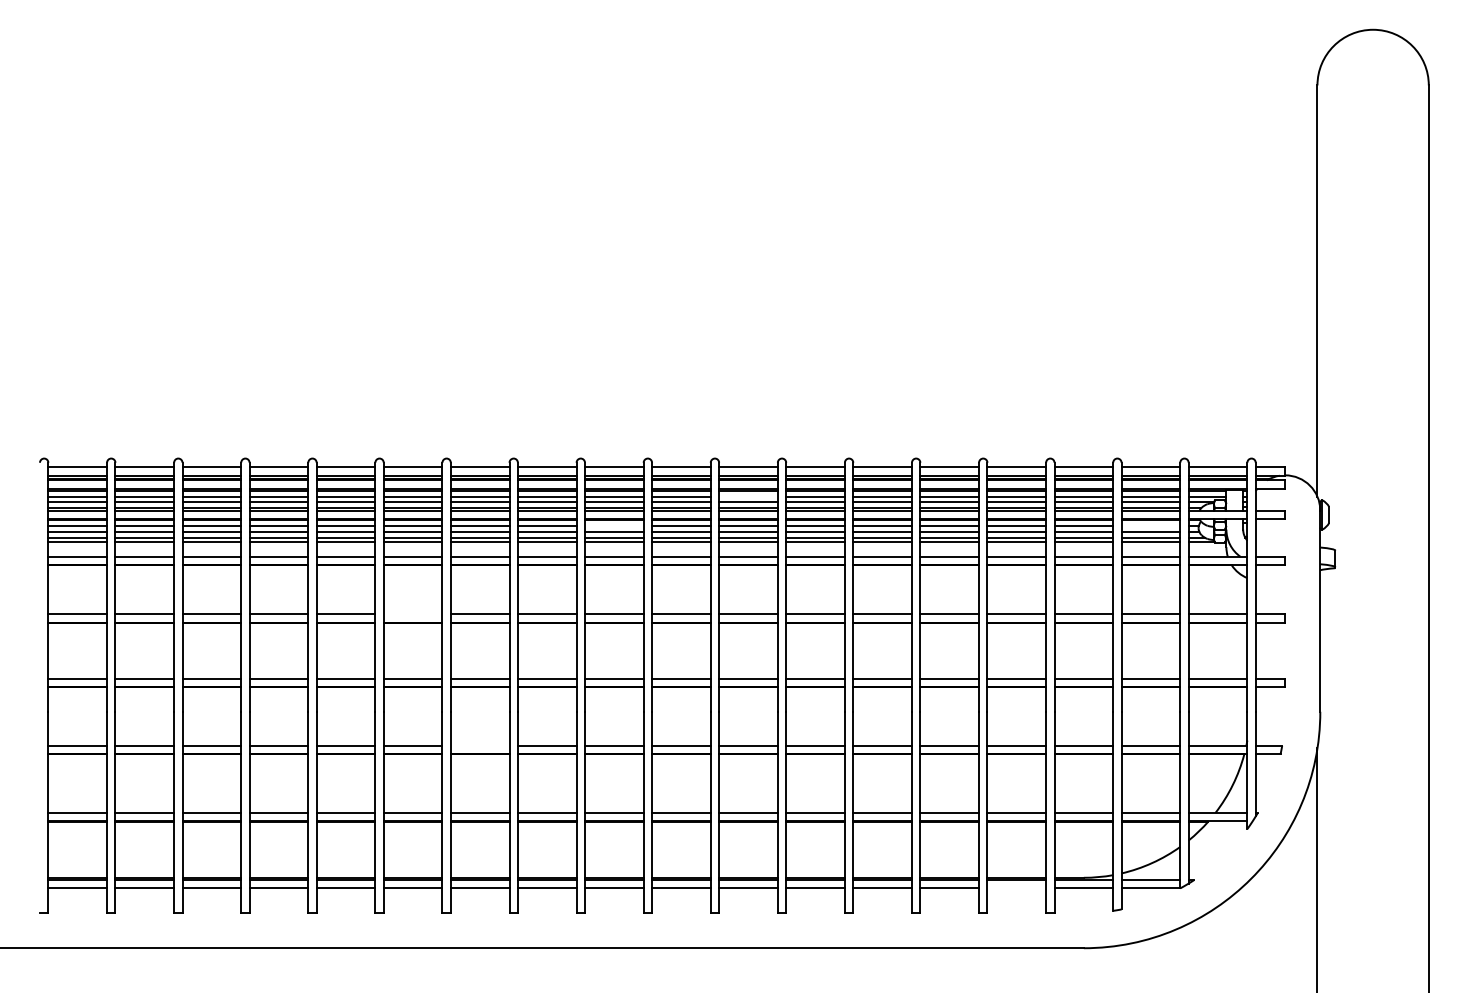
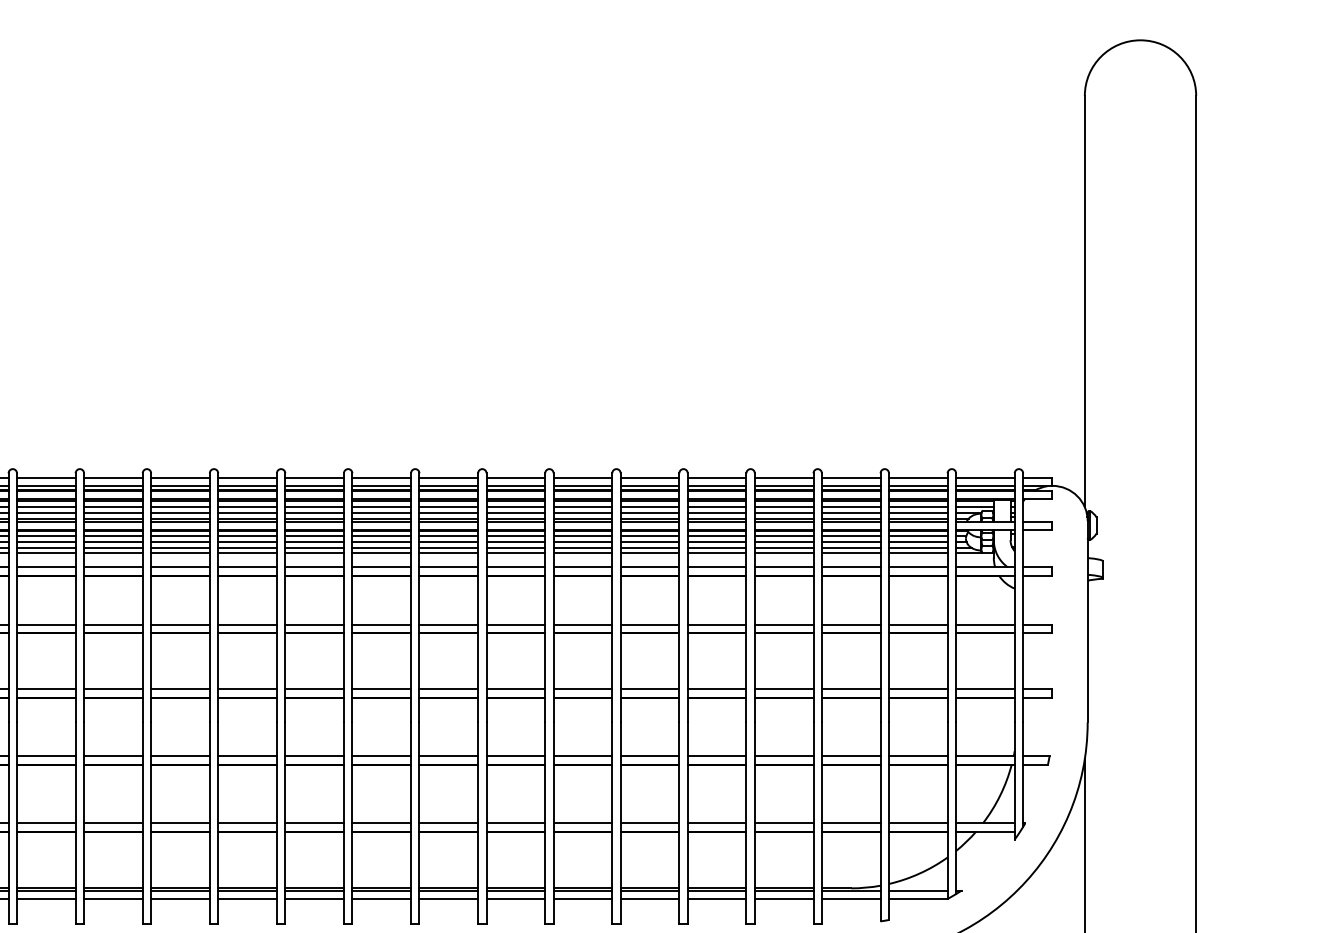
line: (748, 496) -> (515, 507), added
line: (613, 525) -> (380, 536), added
line: (1150, 525) -> (917, 536), added
line: (412, 614) -> (179, 625), added
line: (479, 745) -> (246, 756), added
line: (1016, 888) -> (783, 899), added

